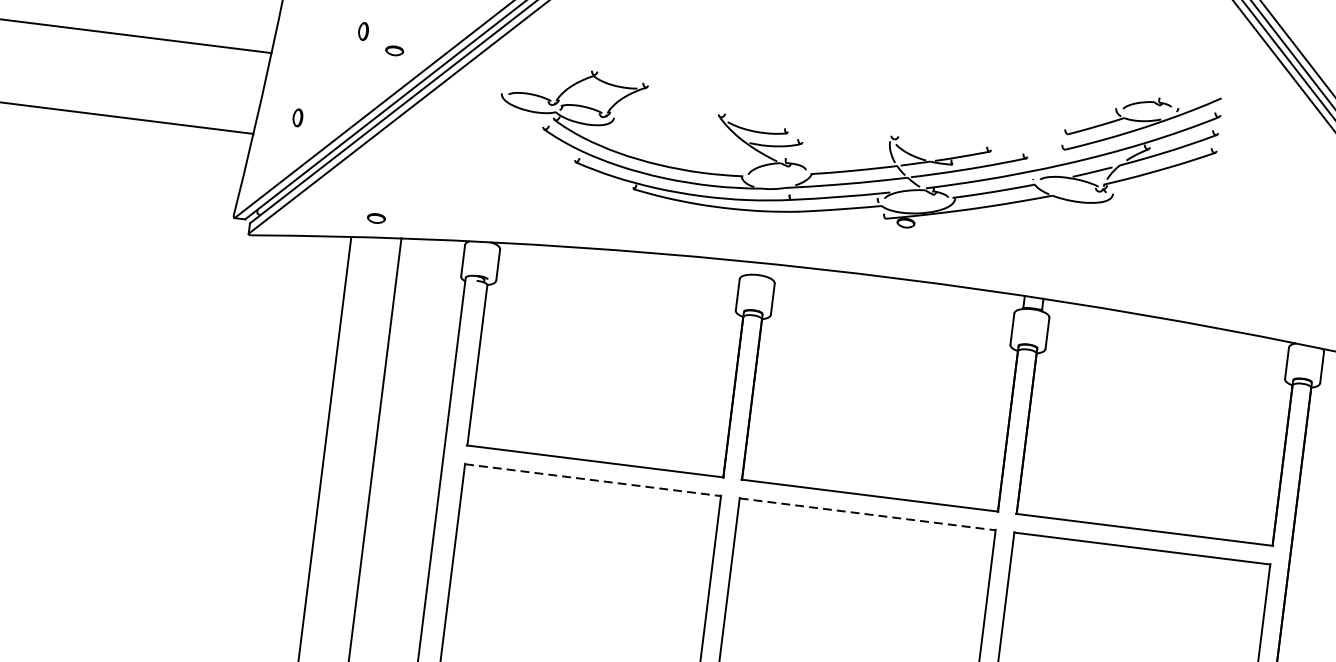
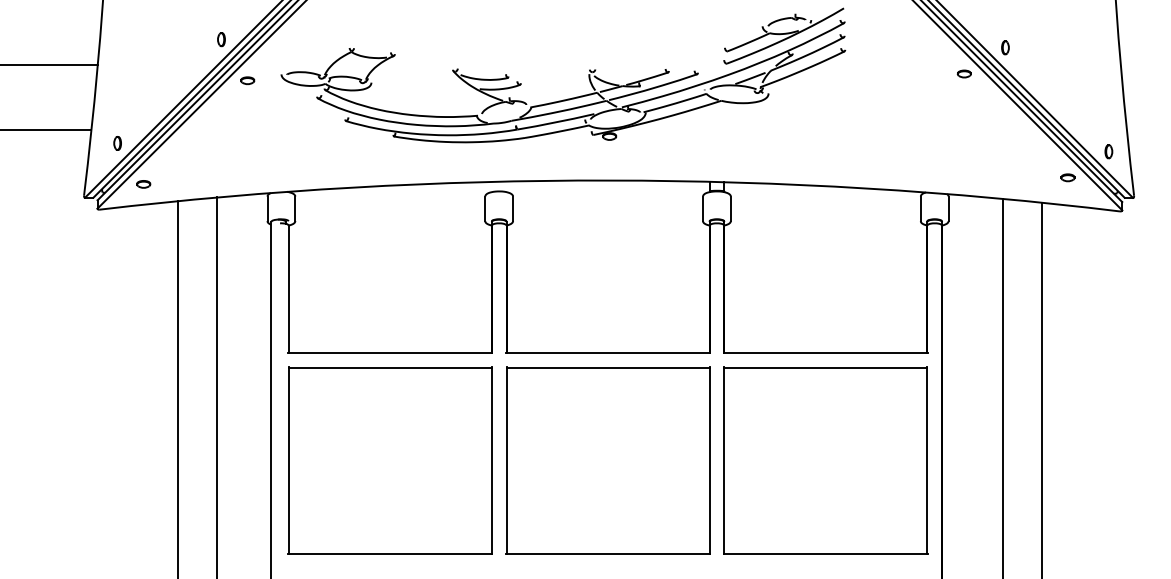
part: (363, 31) -> (221, 39), moved
part: (394, 50) -> (247, 80), moved
part: (297, 117) -> (117, 143), moved
part: (376, 218) -> (143, 184), moved
line: (593, 480) -> (390, 367), dashed -> solid
line: (868, 514) -> (608, 367), dashed -> solid

